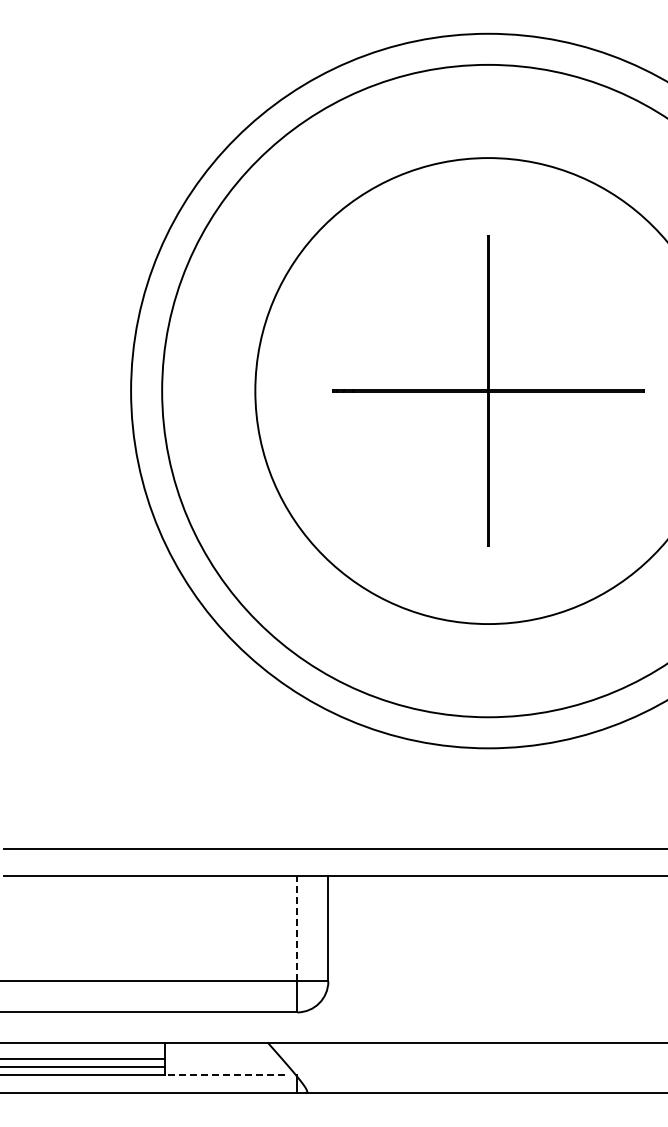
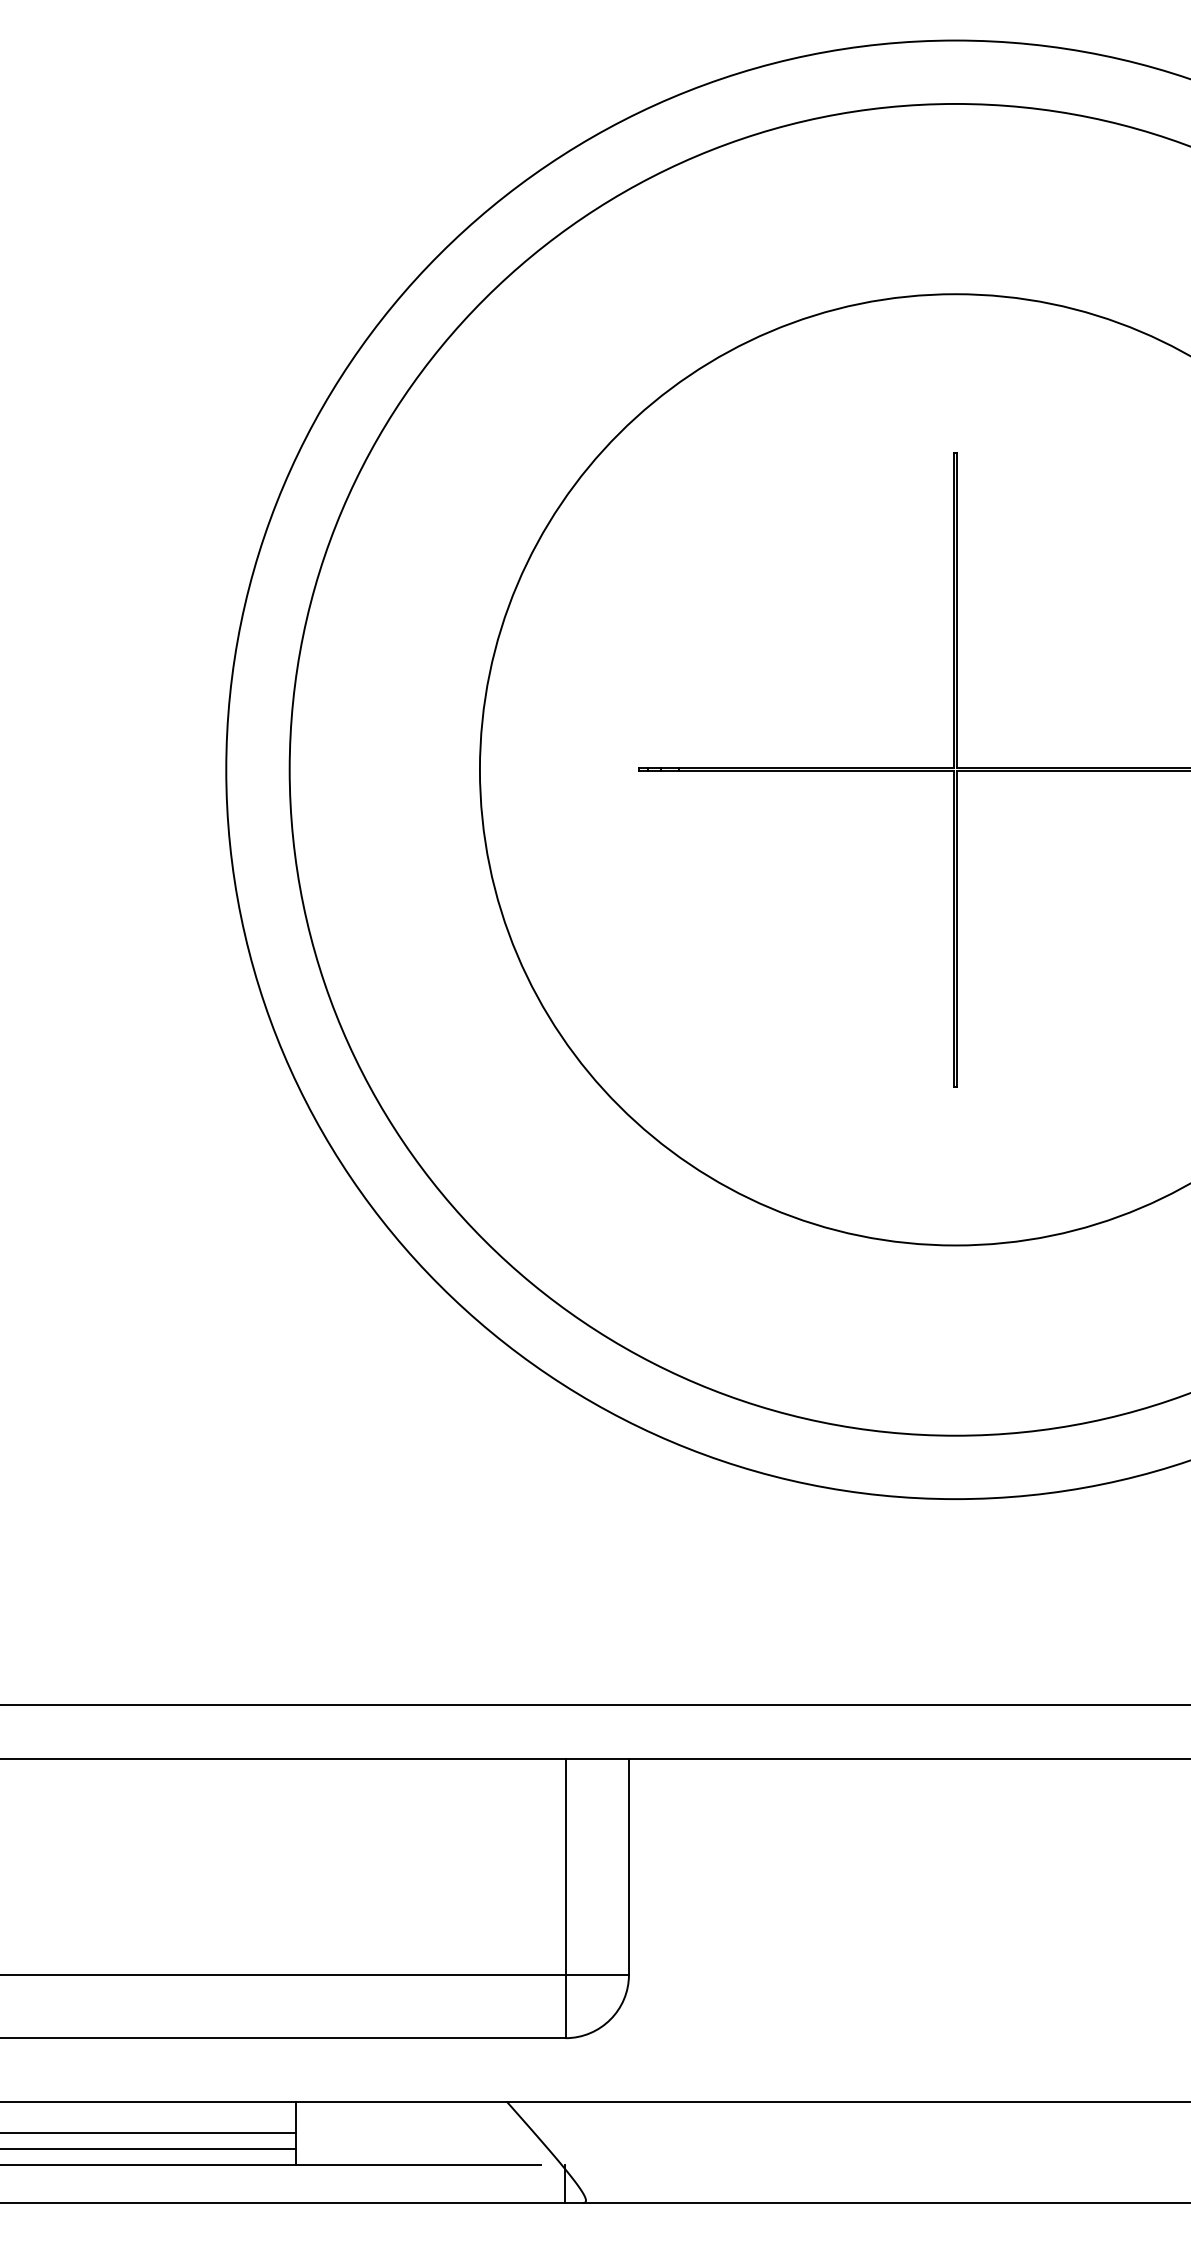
line: (297, 928) -> (565, 1866), dashed -> solid
line: (224, 1074) -> (416, 2164), dashed -> solid

